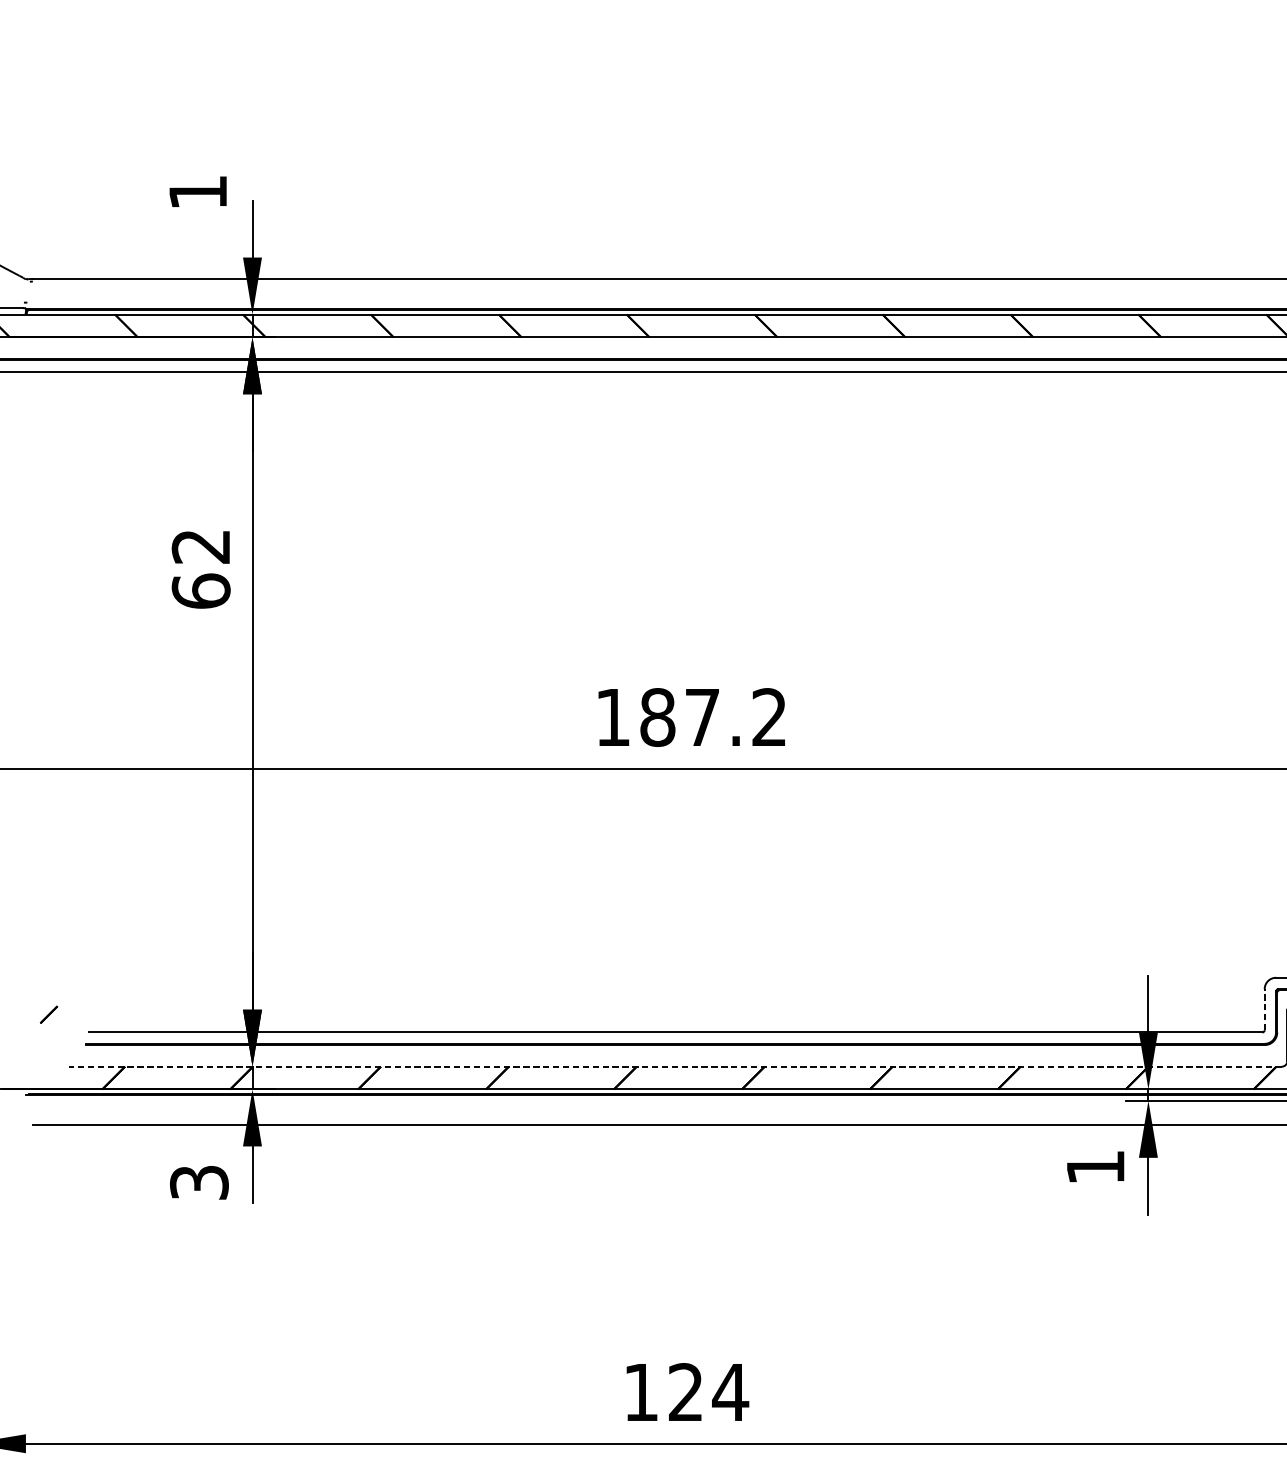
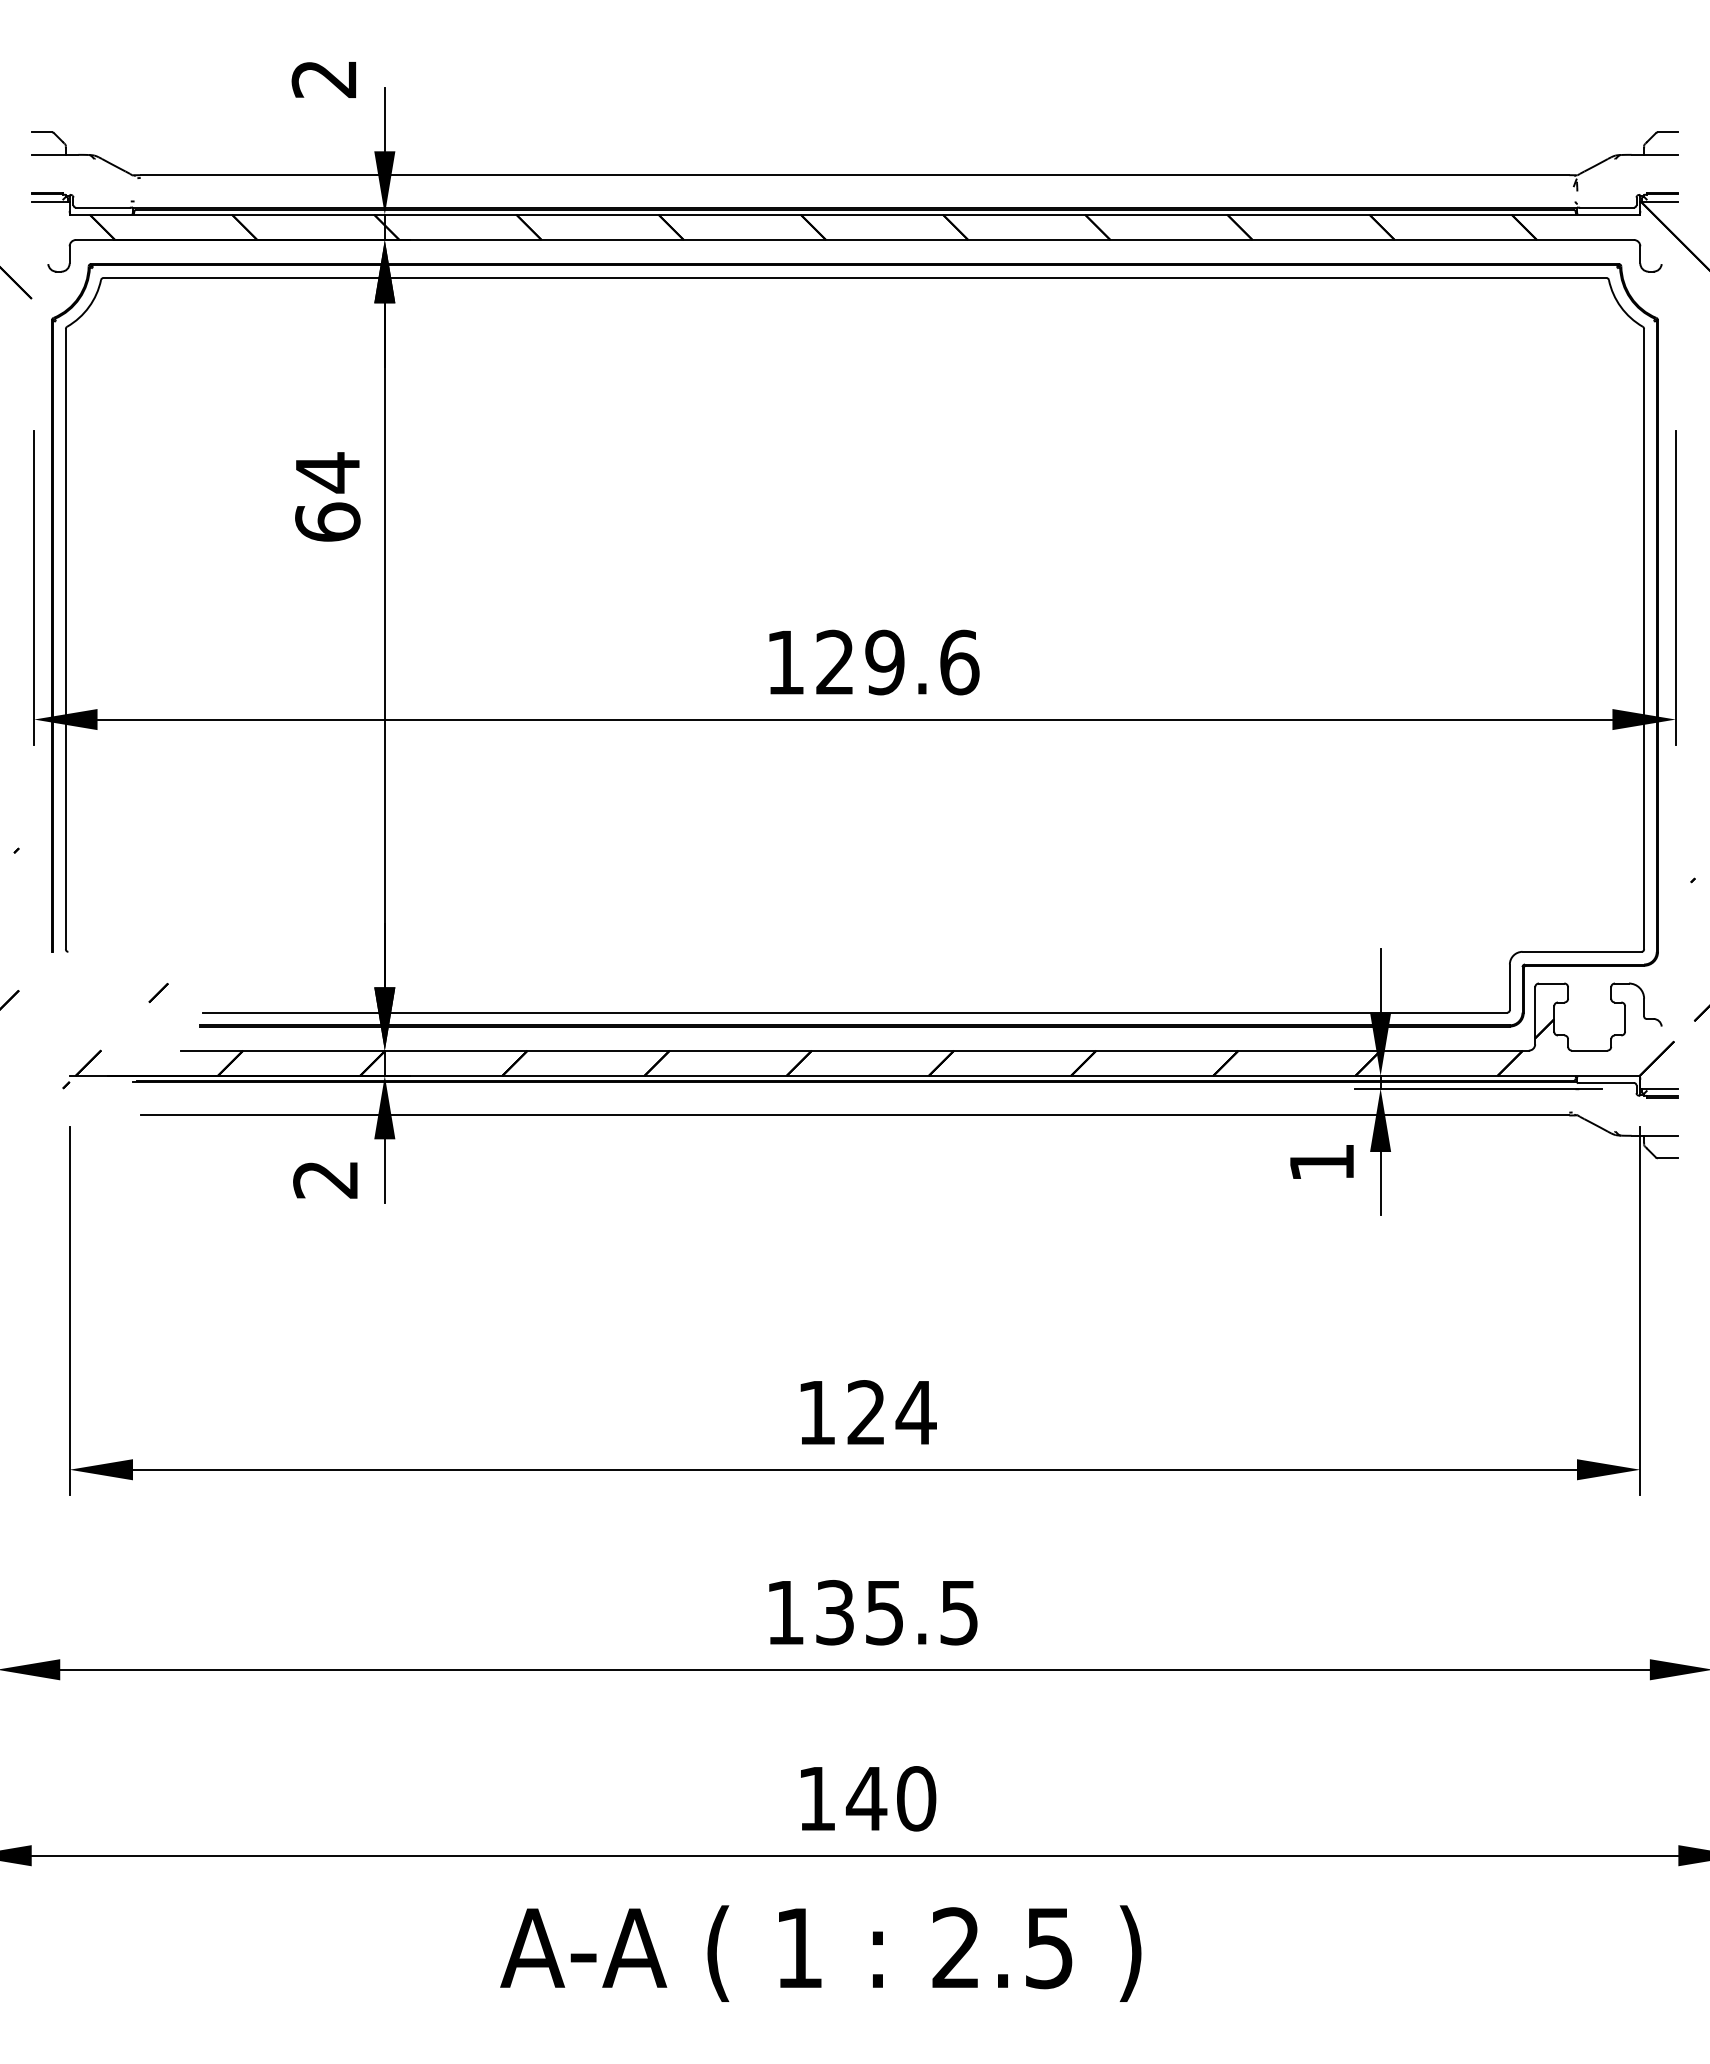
text: (197, 192) -> (323, 79), 1 -> 2
text: (200, 546) -> (327, 472), 62 -> 64
text: (713, 717) -> (897, 662), 187.2 -> 129.6
line: (1264, 1009) -> (1509, 987), dashed -> solid
line: (675, 1066) -> (855, 1050), dashed -> solid
text: (199, 1182) -> (325, 1179), 3 -> 2

